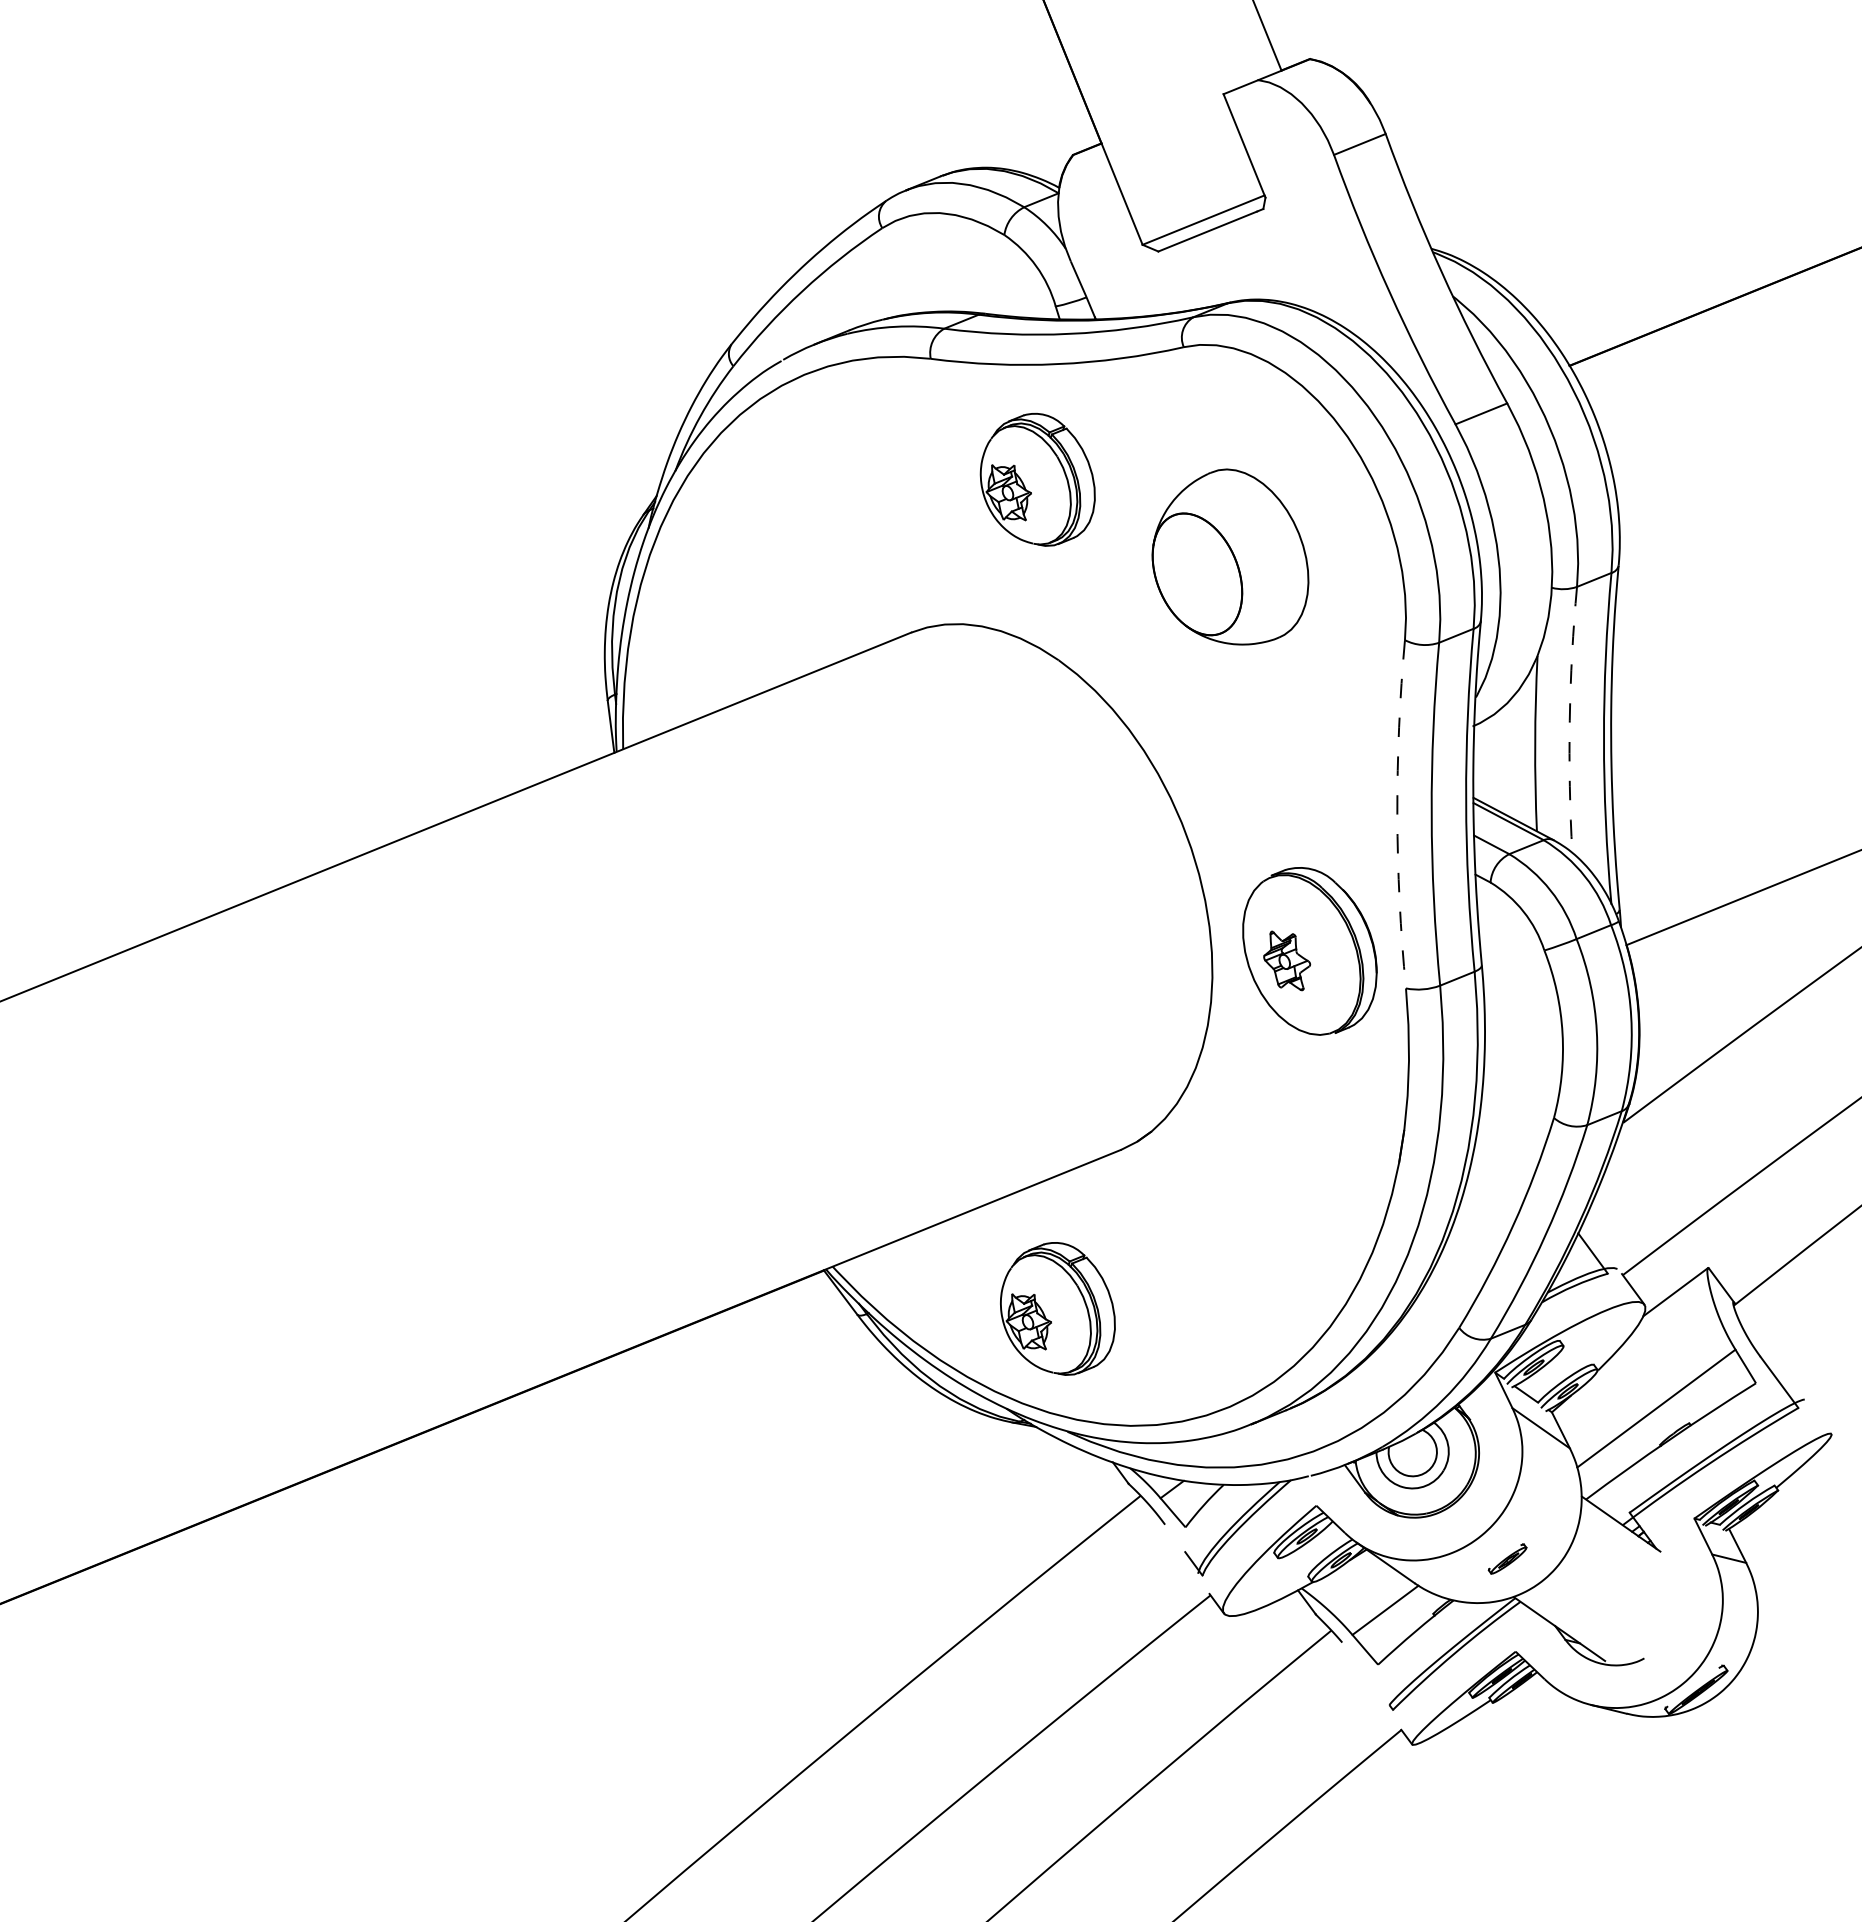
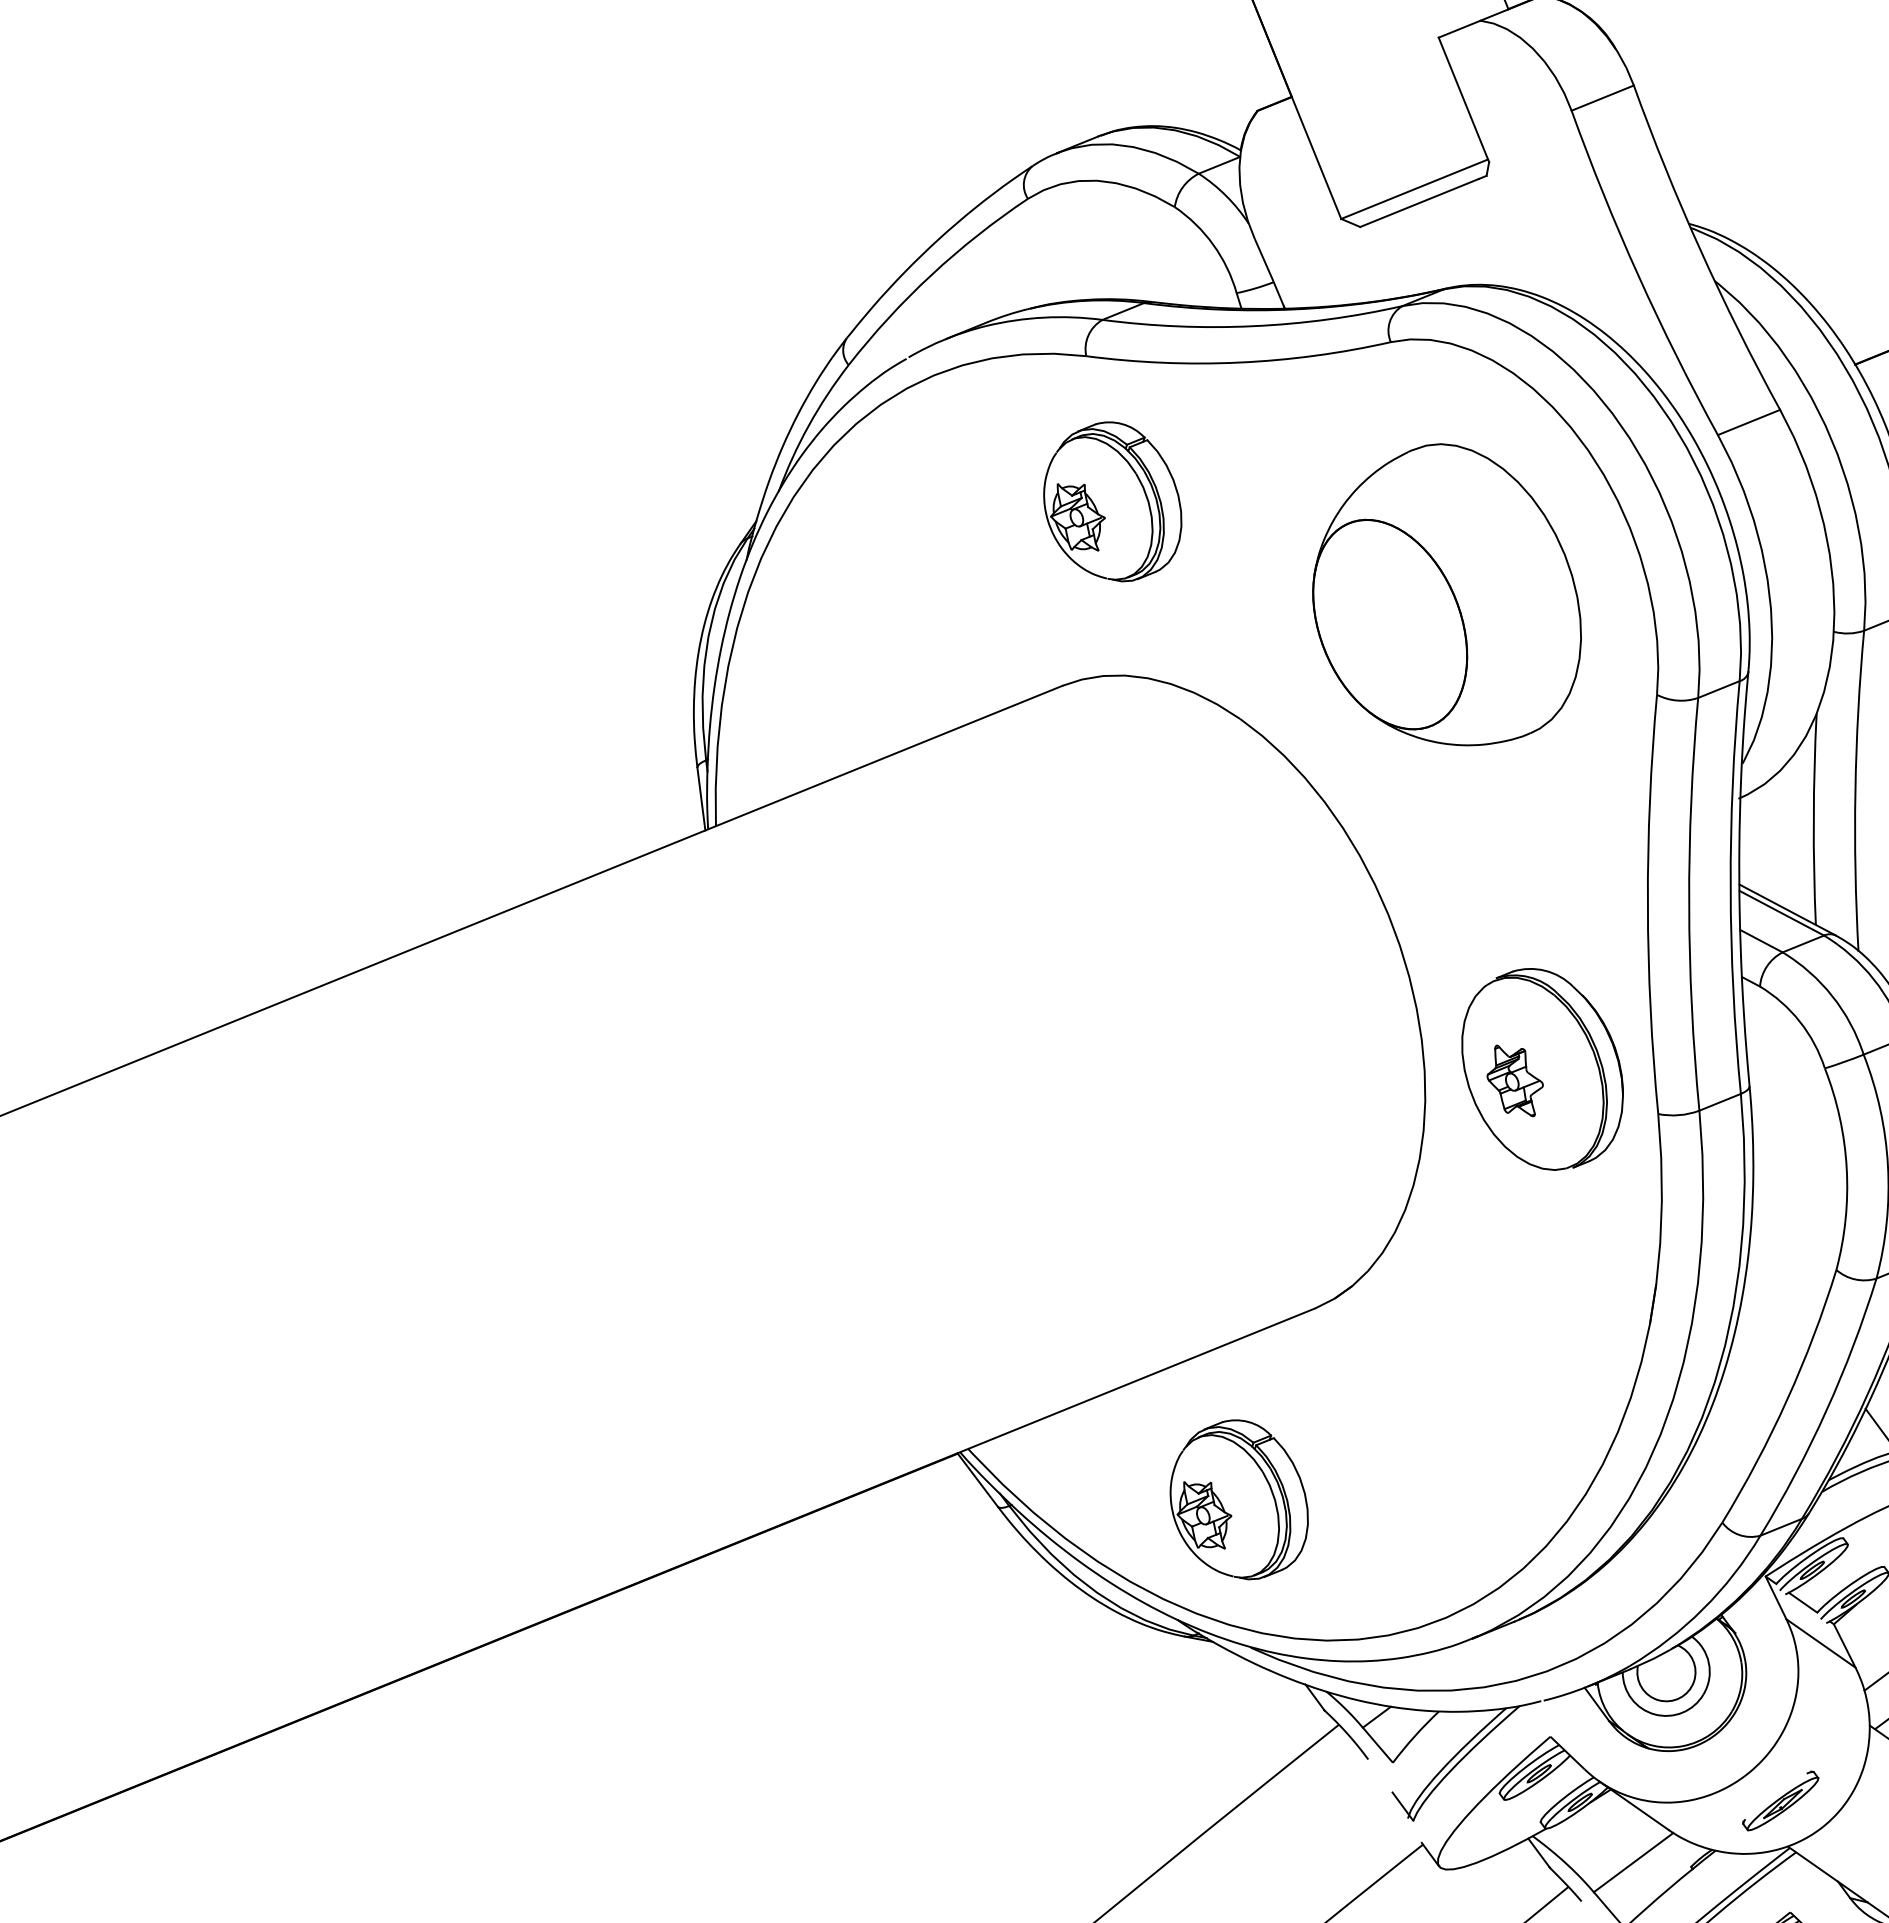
part: (1037, 479) -> (1112, 501), moved
part: (1230, 556) -> (1447, 594), size x1.43
arc: (1569, 720) -> (1855, 791), dashed -> solid
arc: (1397, 814) -> (1648, 904), dashed -> solid
part: (1507, 1558) -> (1780, 1800), size x1.67

